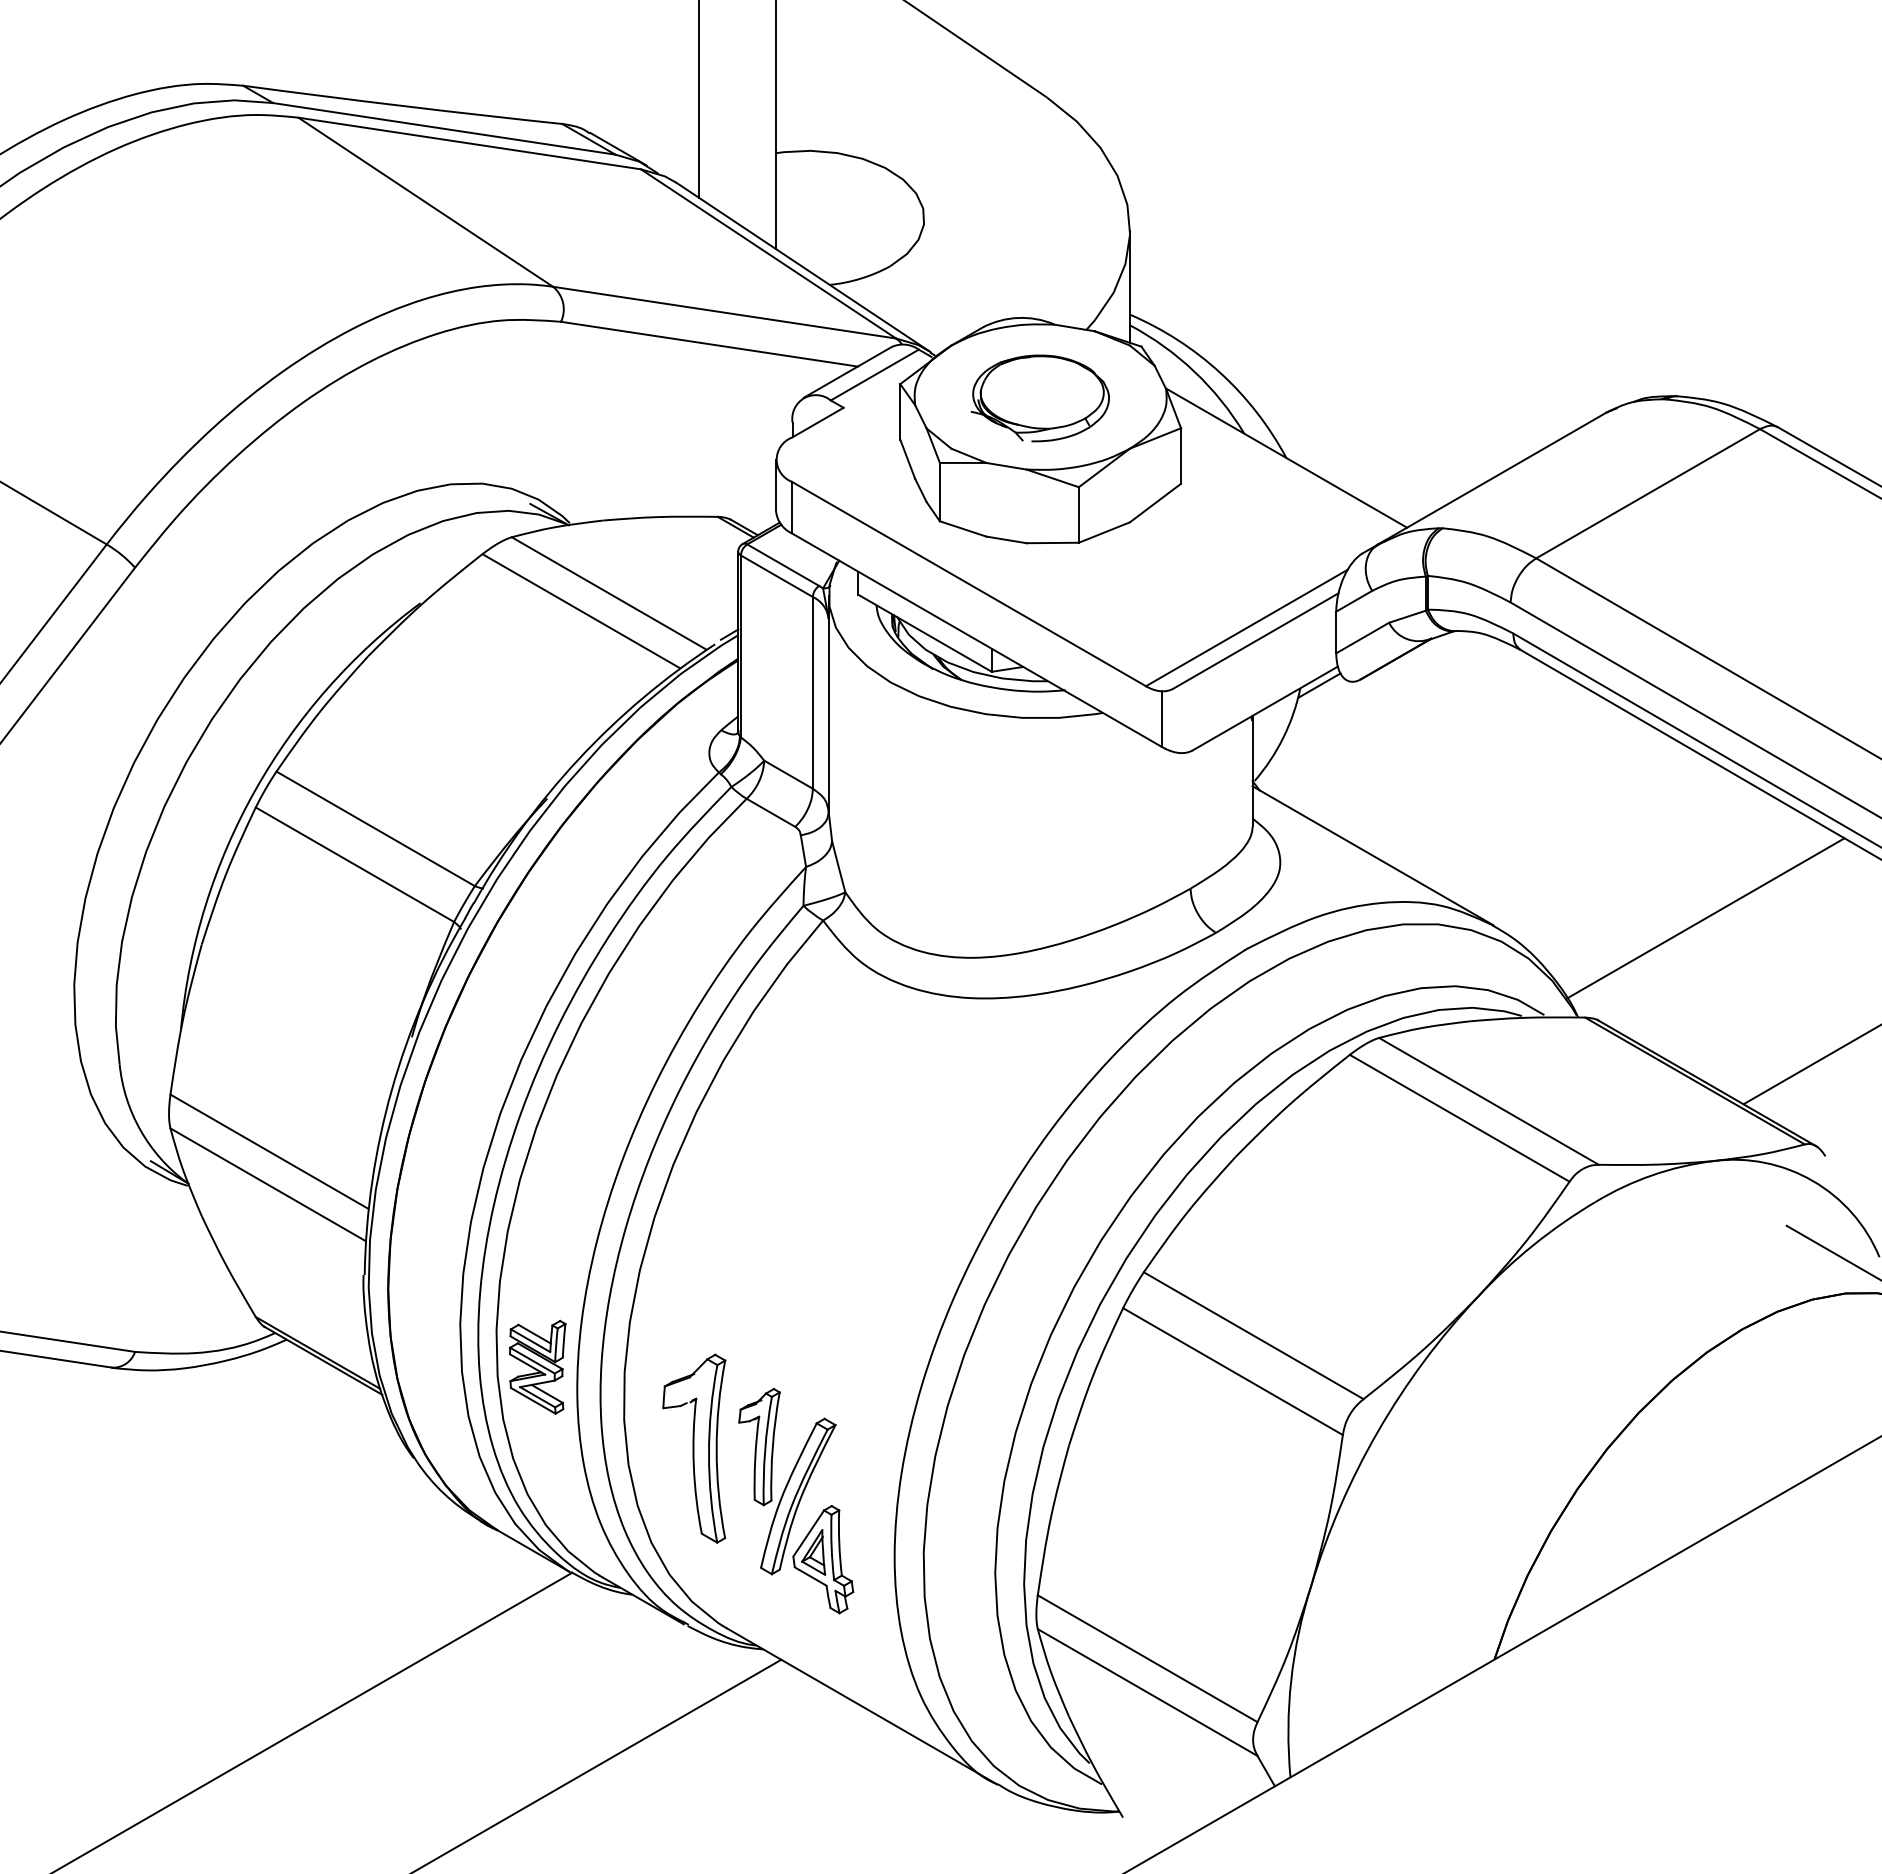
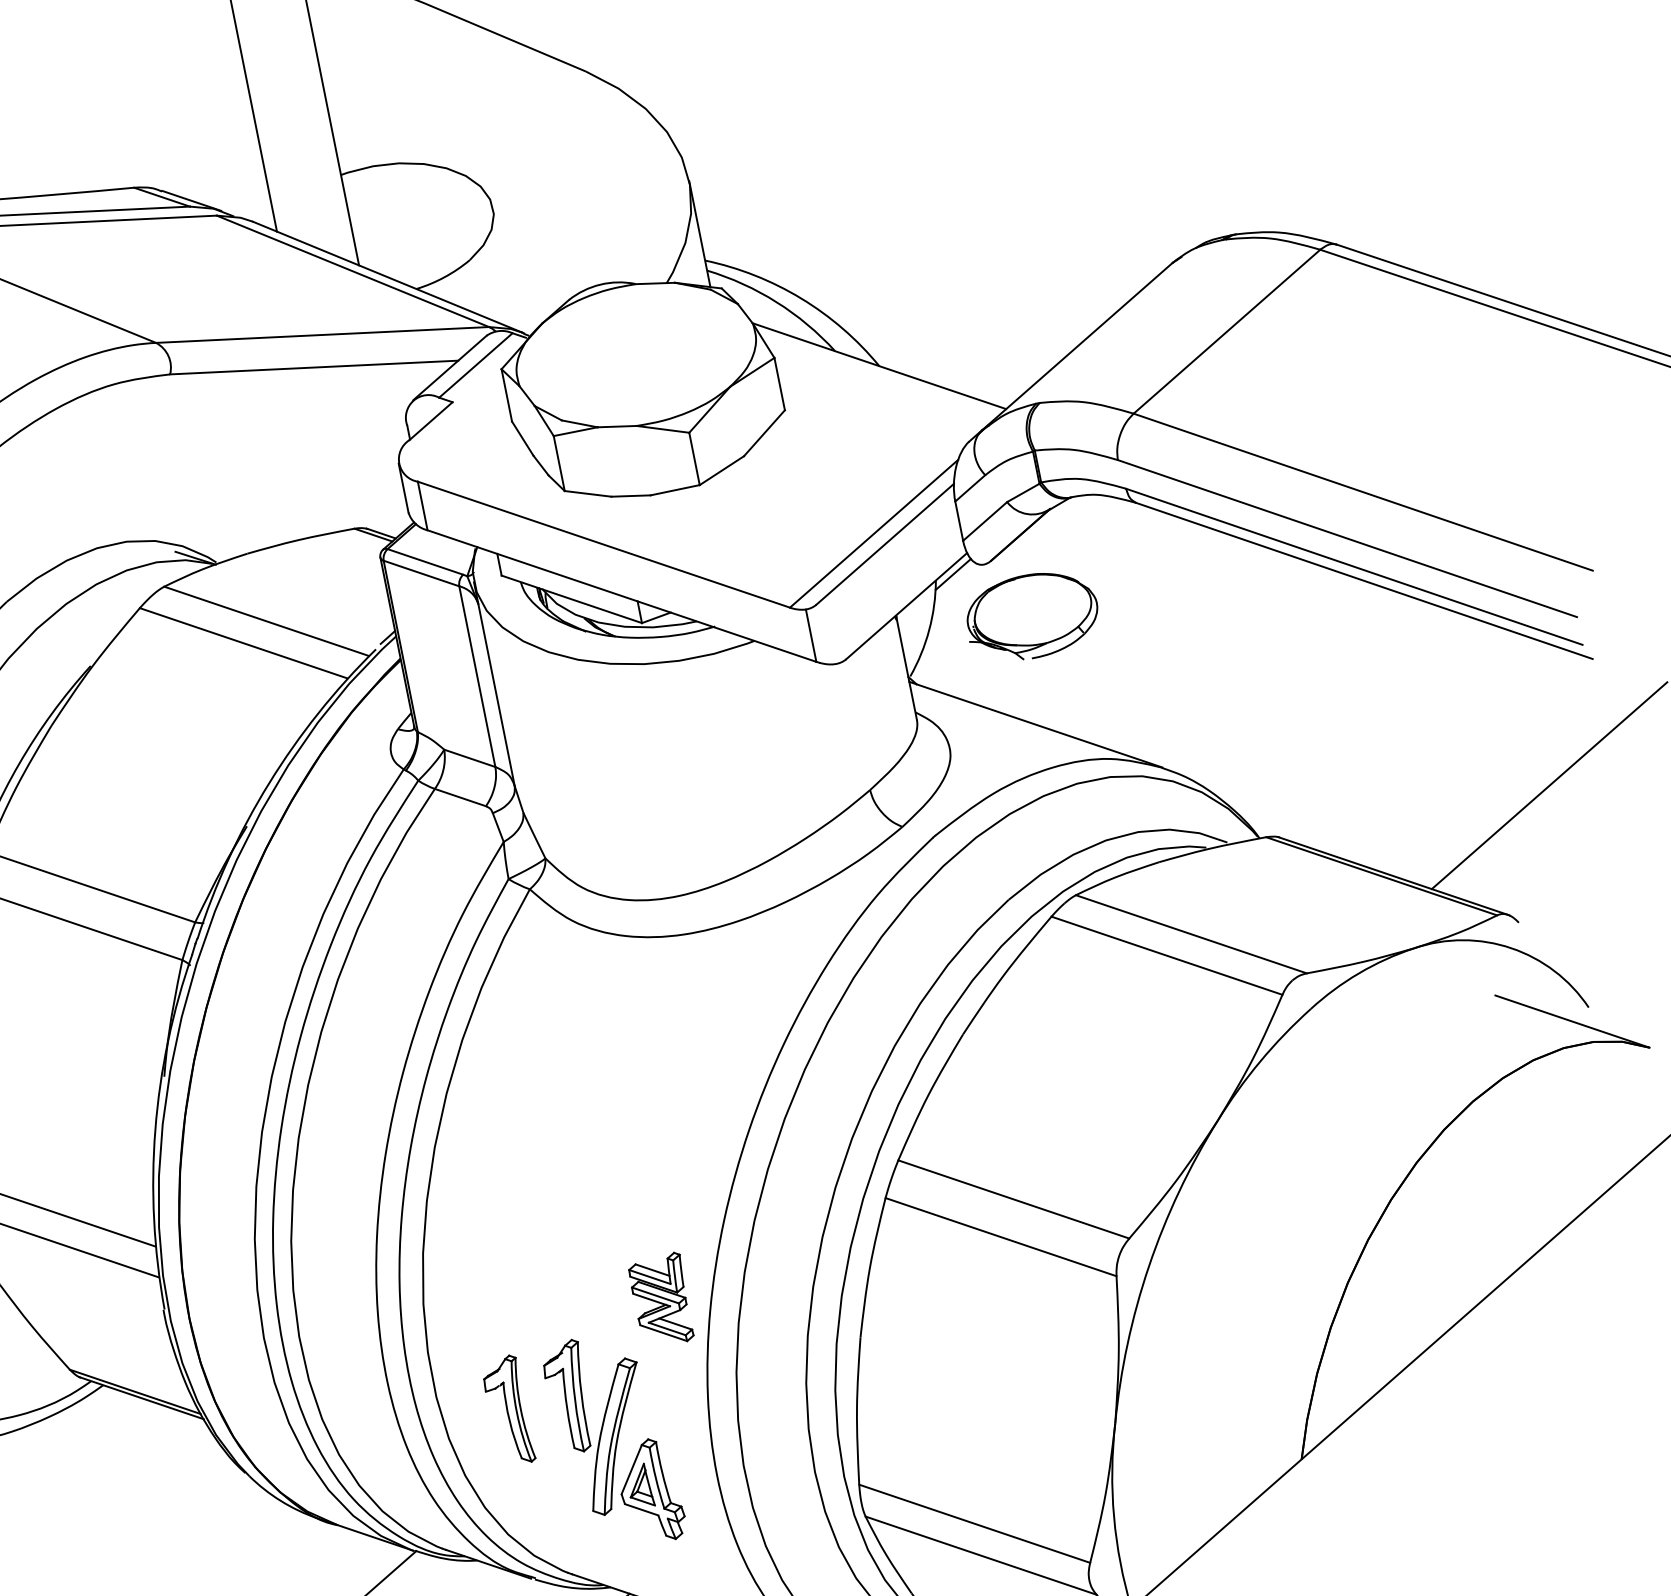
part: (1039, 398) -> (1031, 616), moved
line: (1705, 918) -> (1361, 721), removed
part: (537, 1366) -> (661, 1300), moved
part: (694, 1448) -> (508, 1411), size x0.6

